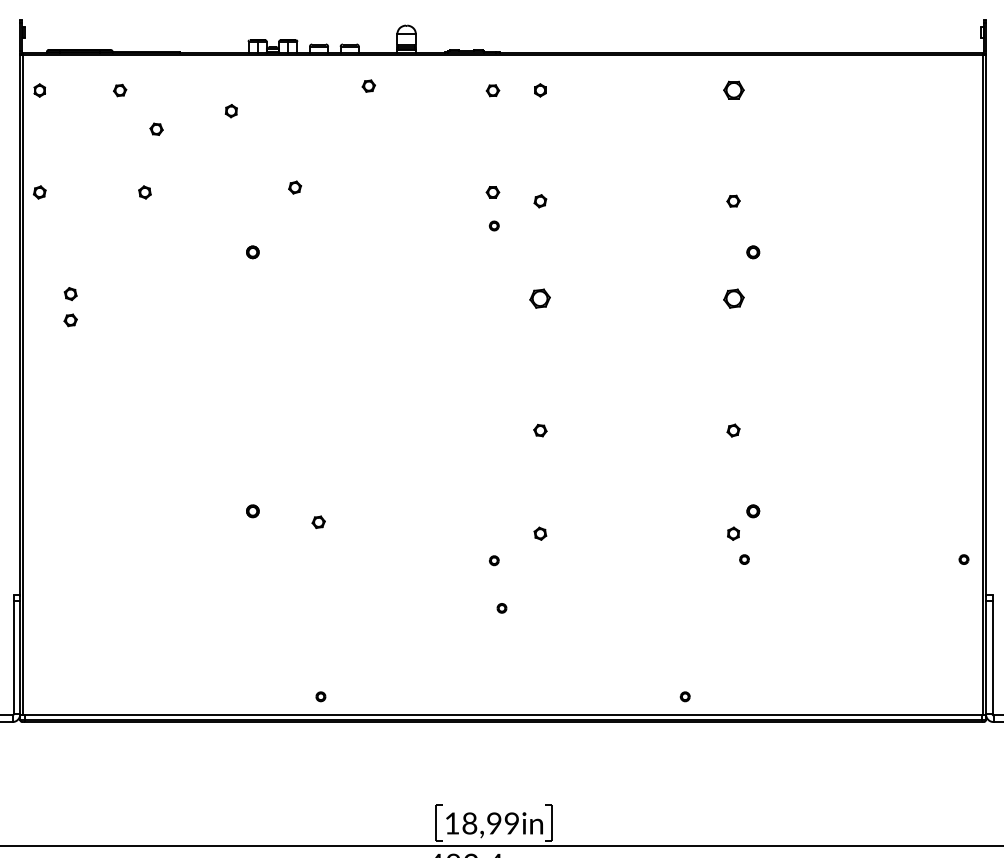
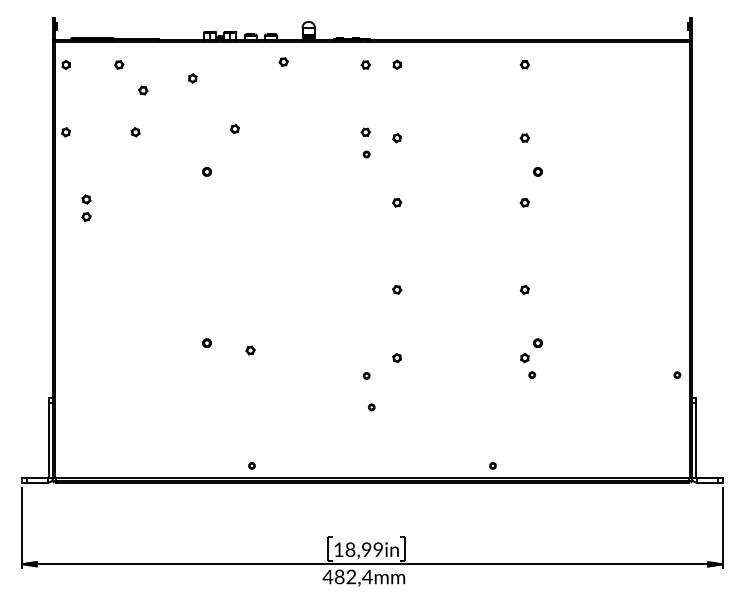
part: (732, 89) -> (524, 64), size x0.62
part: (540, 298) -> (397, 202), size x0.62
part: (732, 298) -> (524, 202), size x0.62

